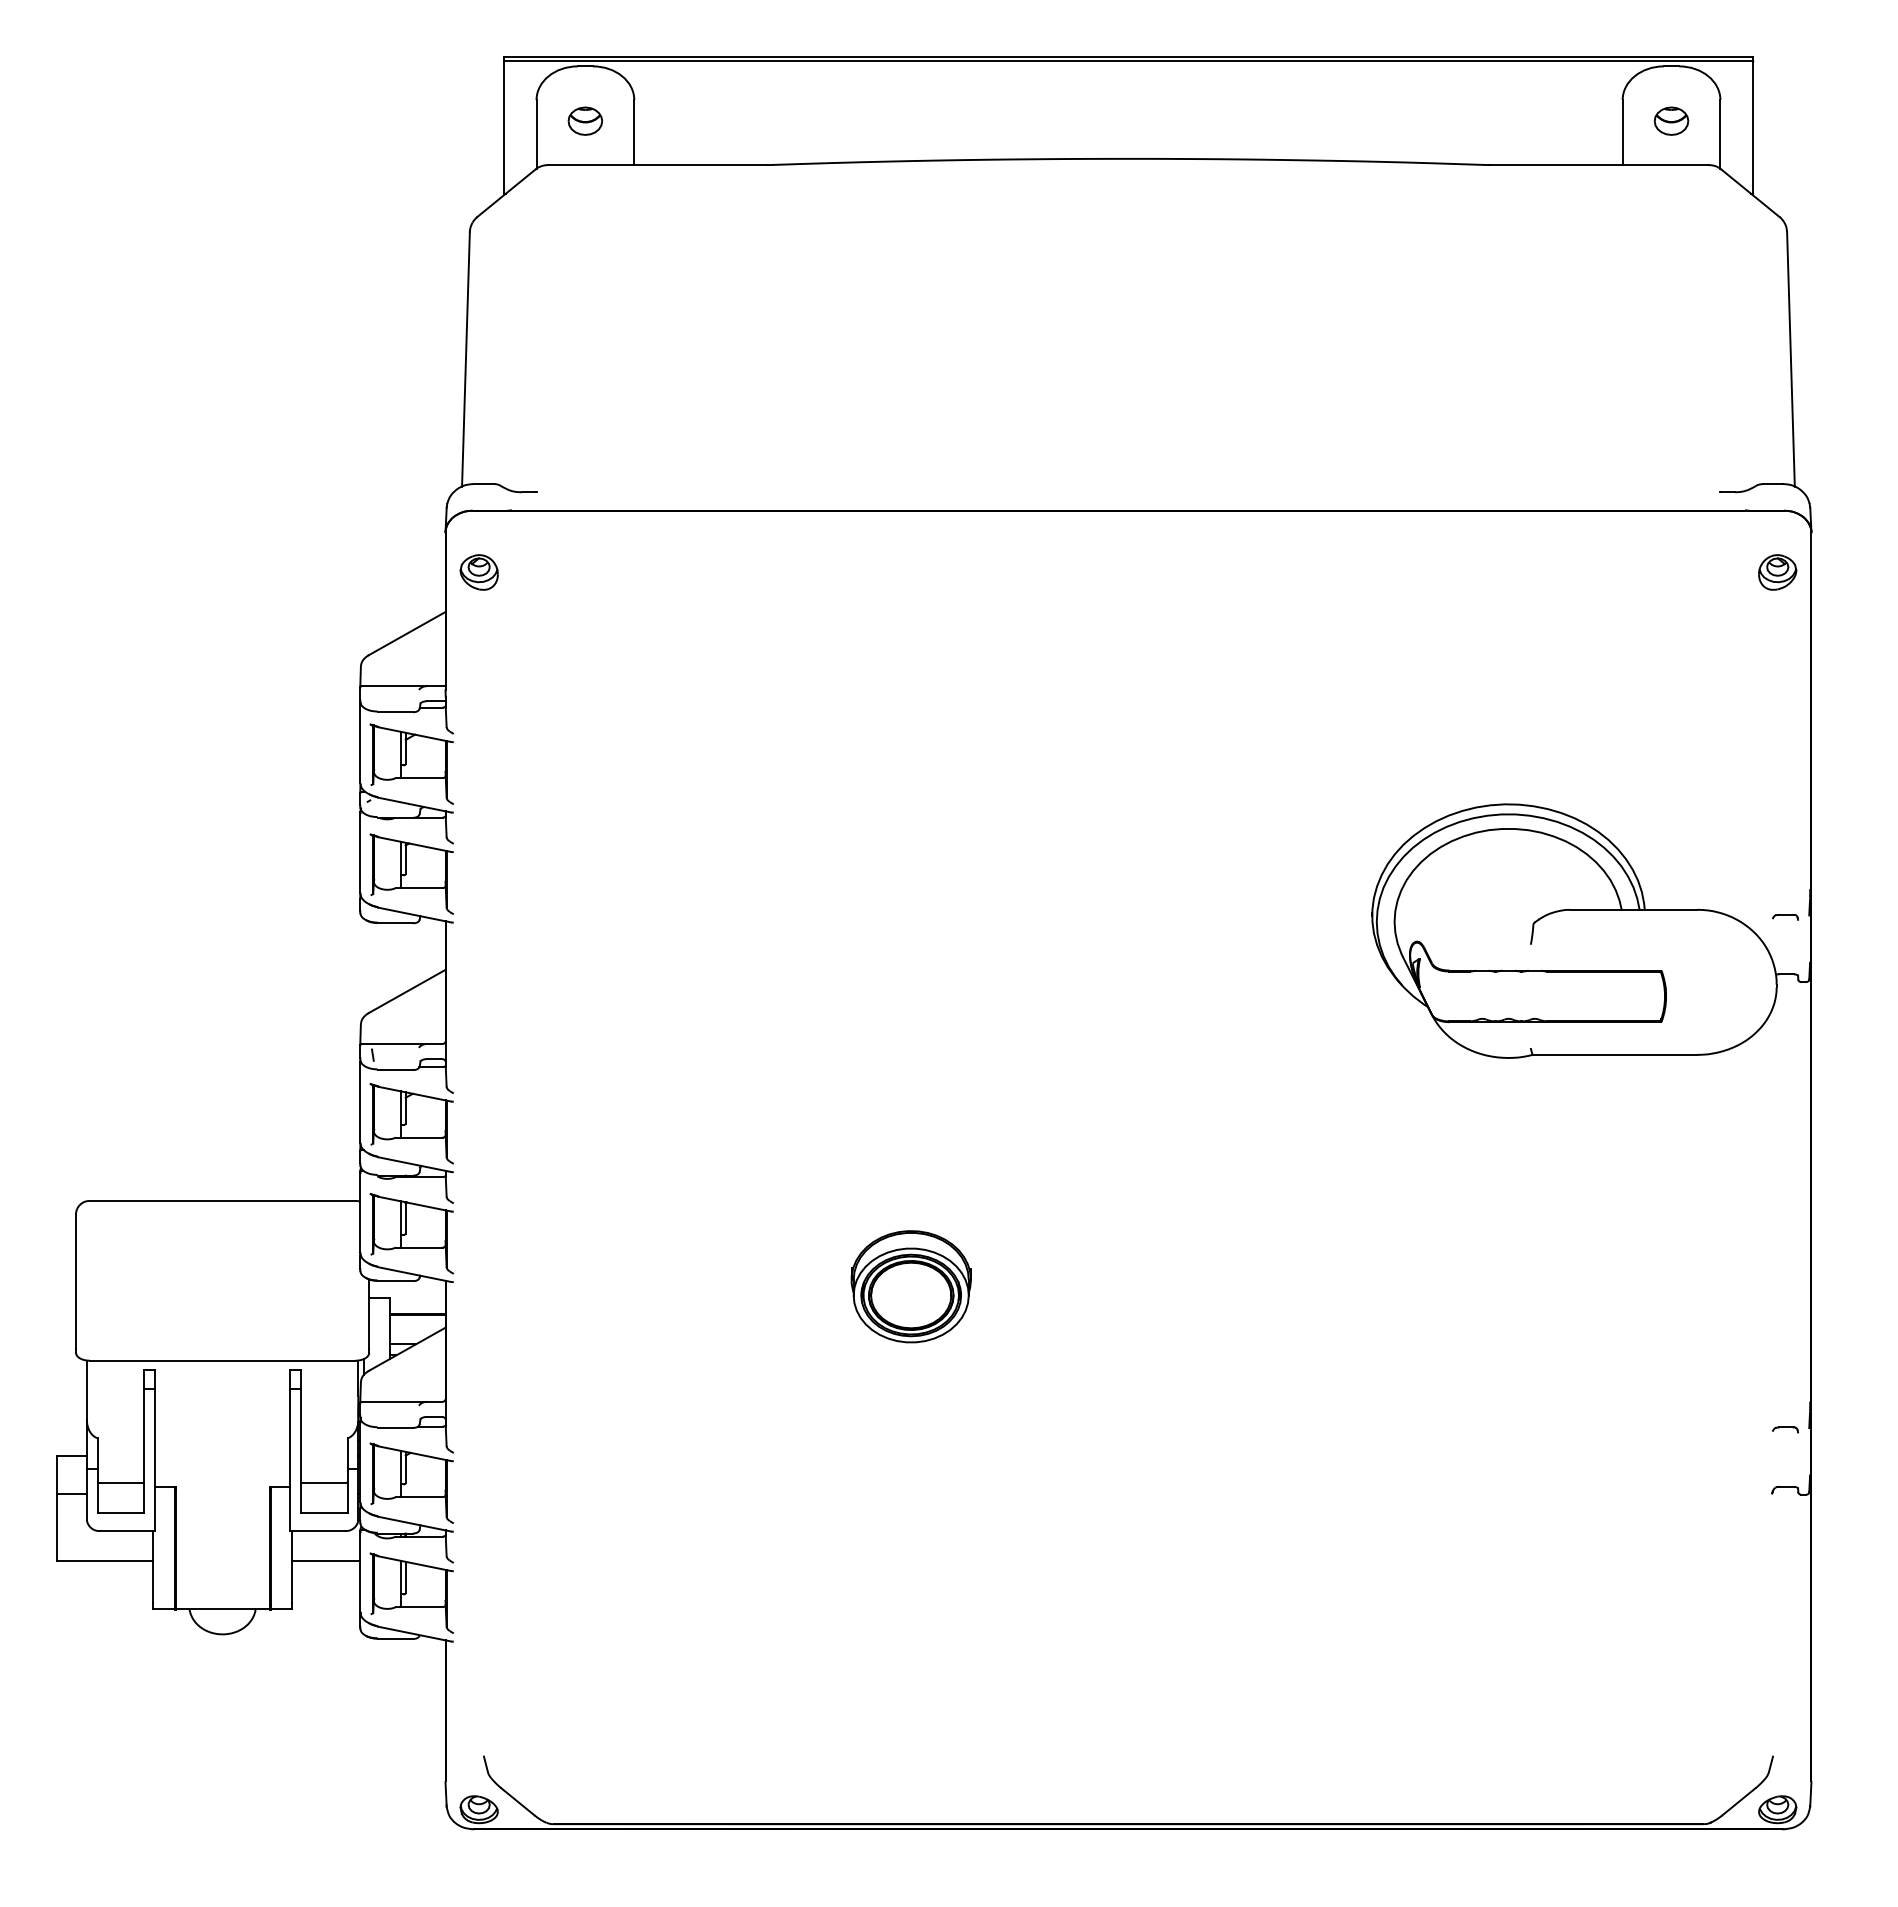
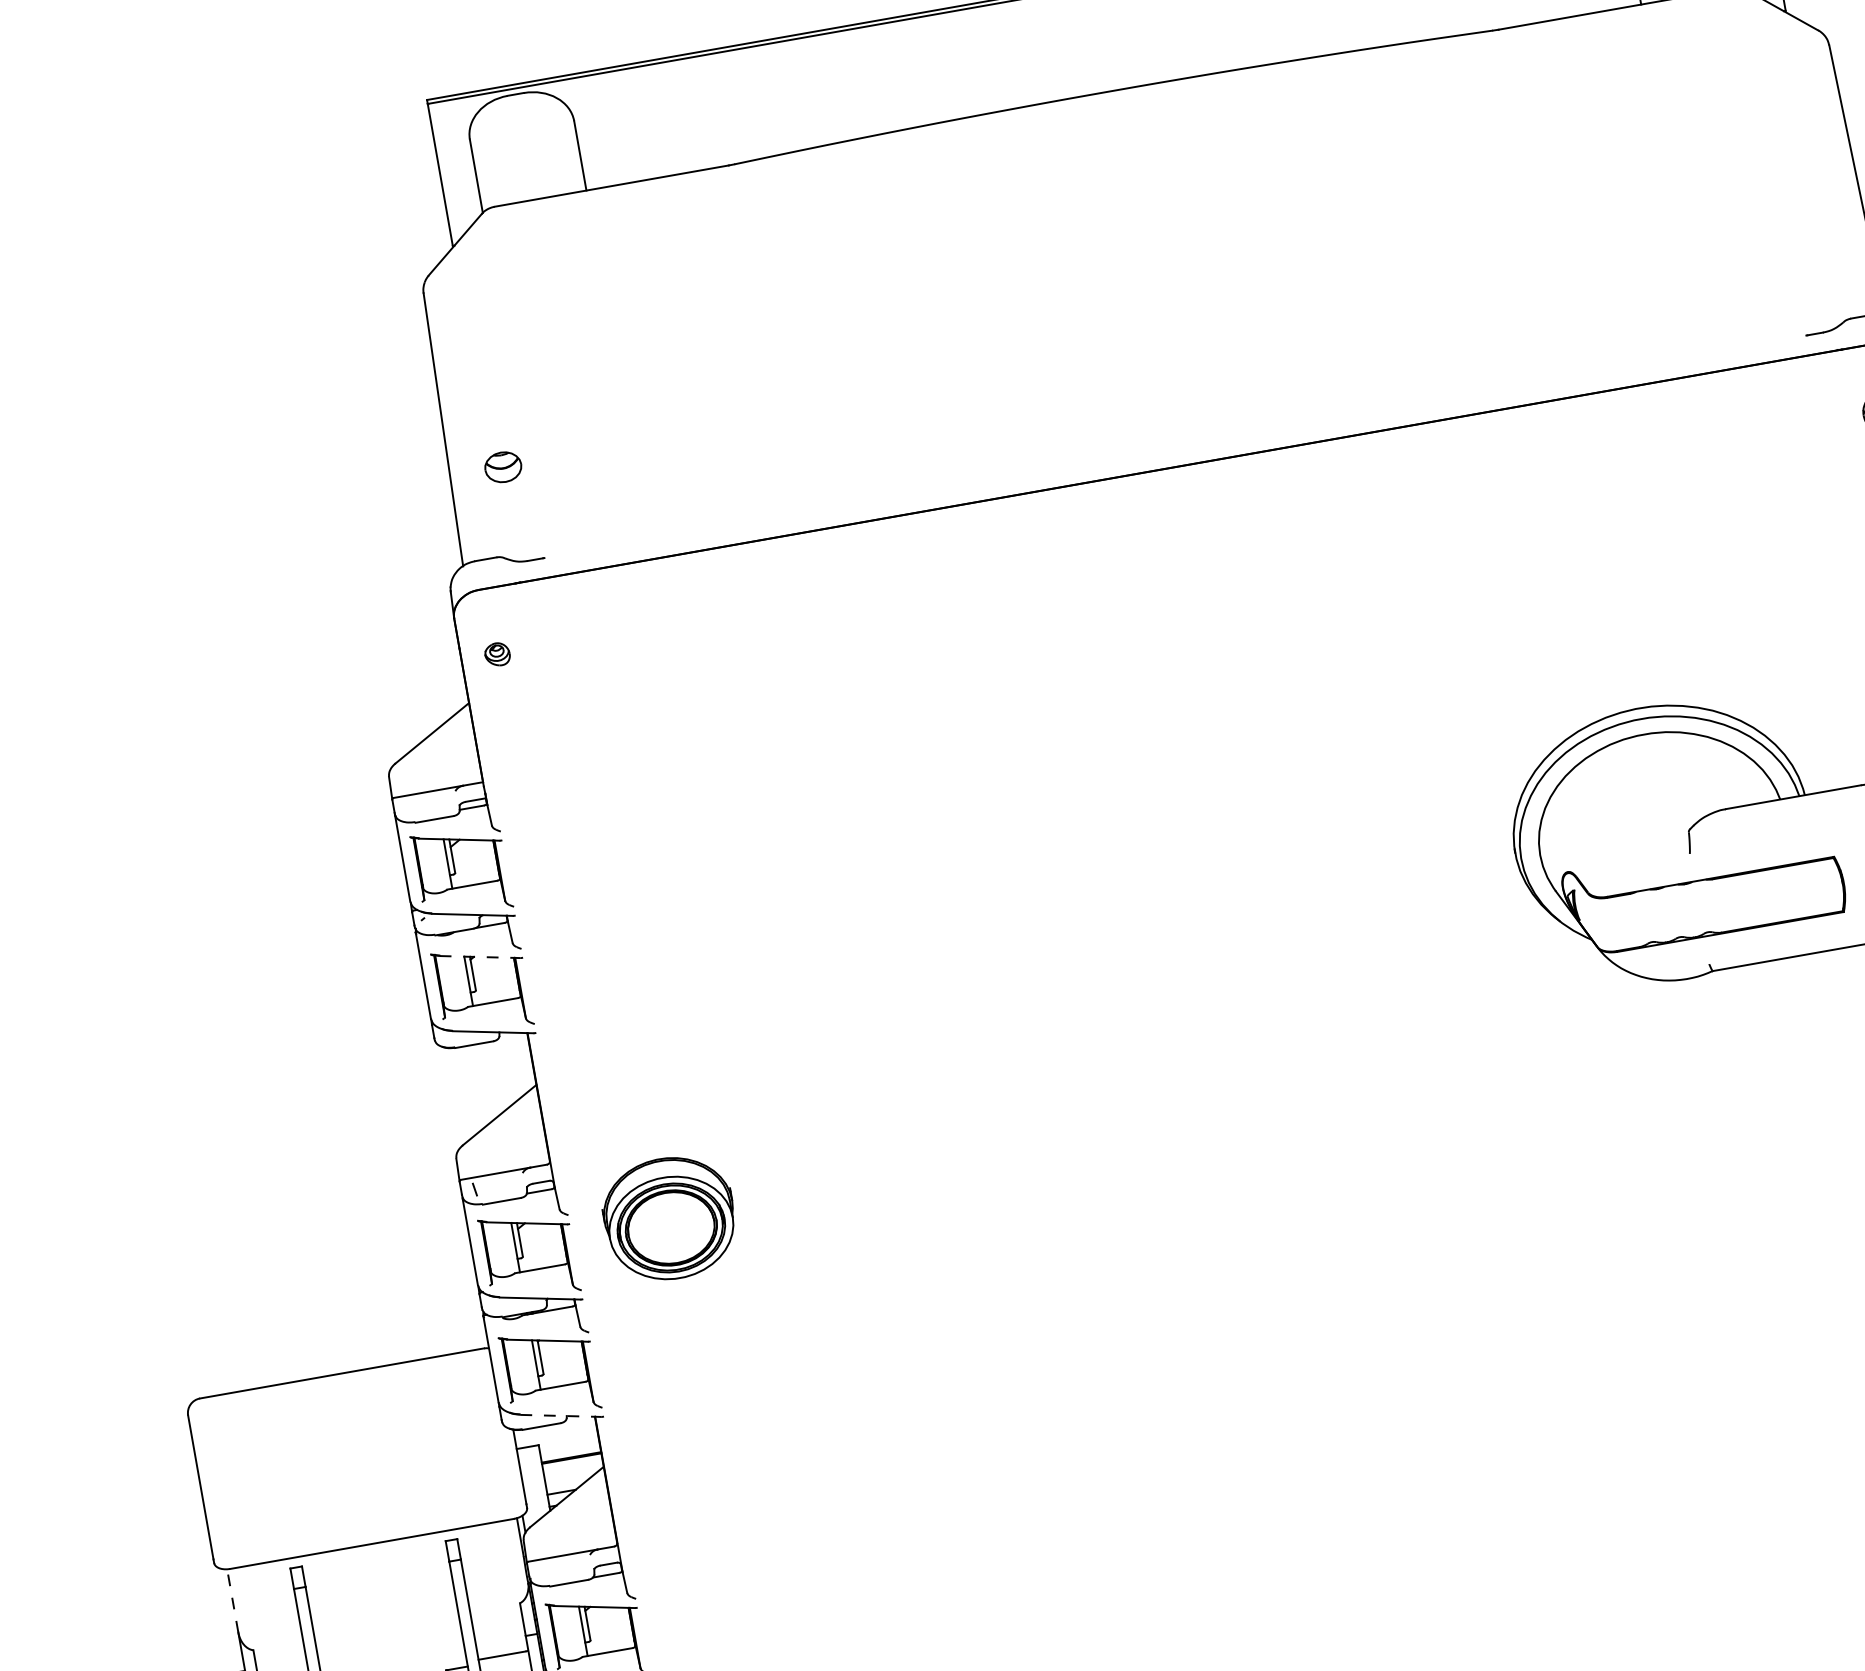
part: (584, 120) -> (502, 466), moved
part: (478, 572) -> (496, 654), size x0.6
line: (415, 844) -> (480, 956), solid -> dashed
line: (415, 1274) -> (561, 1415), solid -> dashed
part: (910, 1286) -> (668, 1218), moved
line: (86, 1390) -> (232, 1601), solid -> dashed

